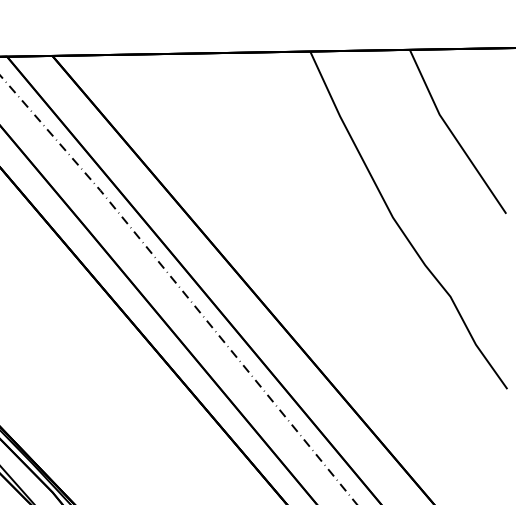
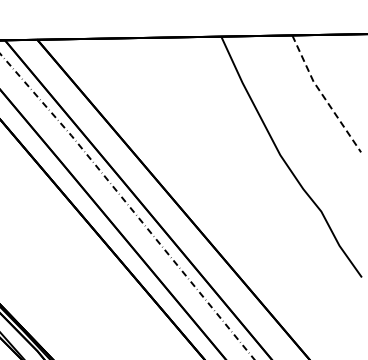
line: (452, 134) -> (322, 95), solid -> dashed

